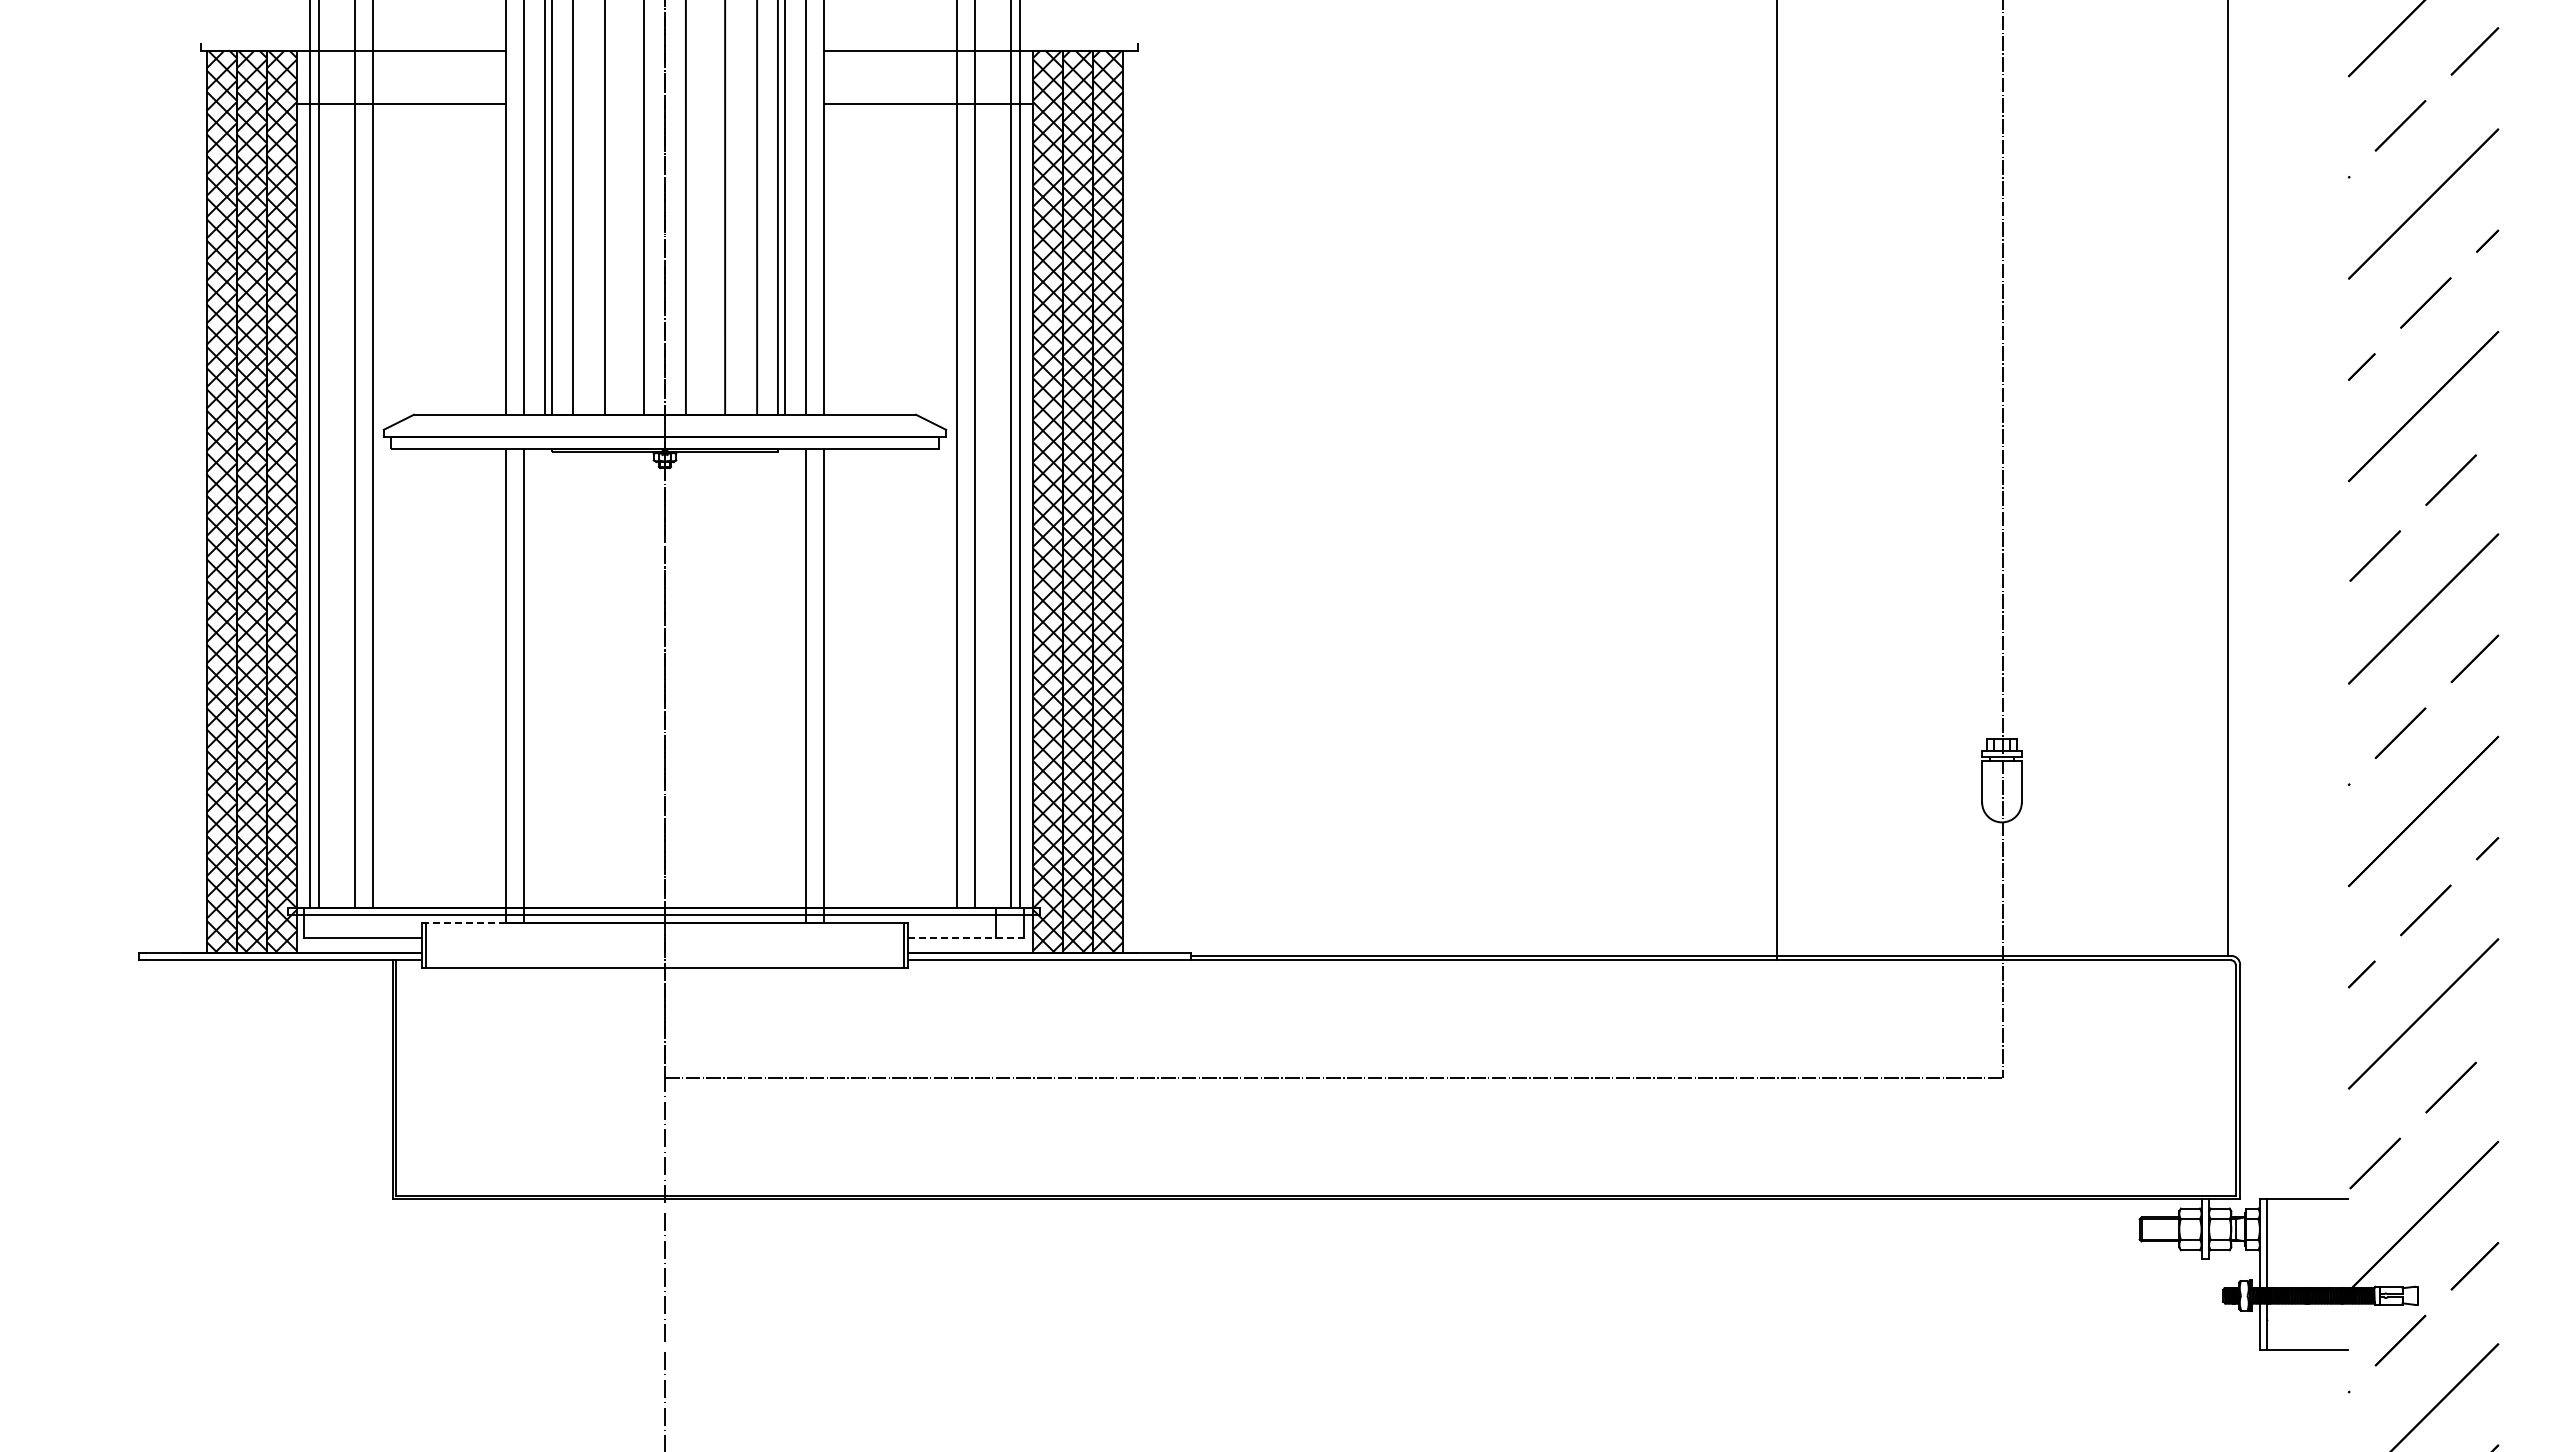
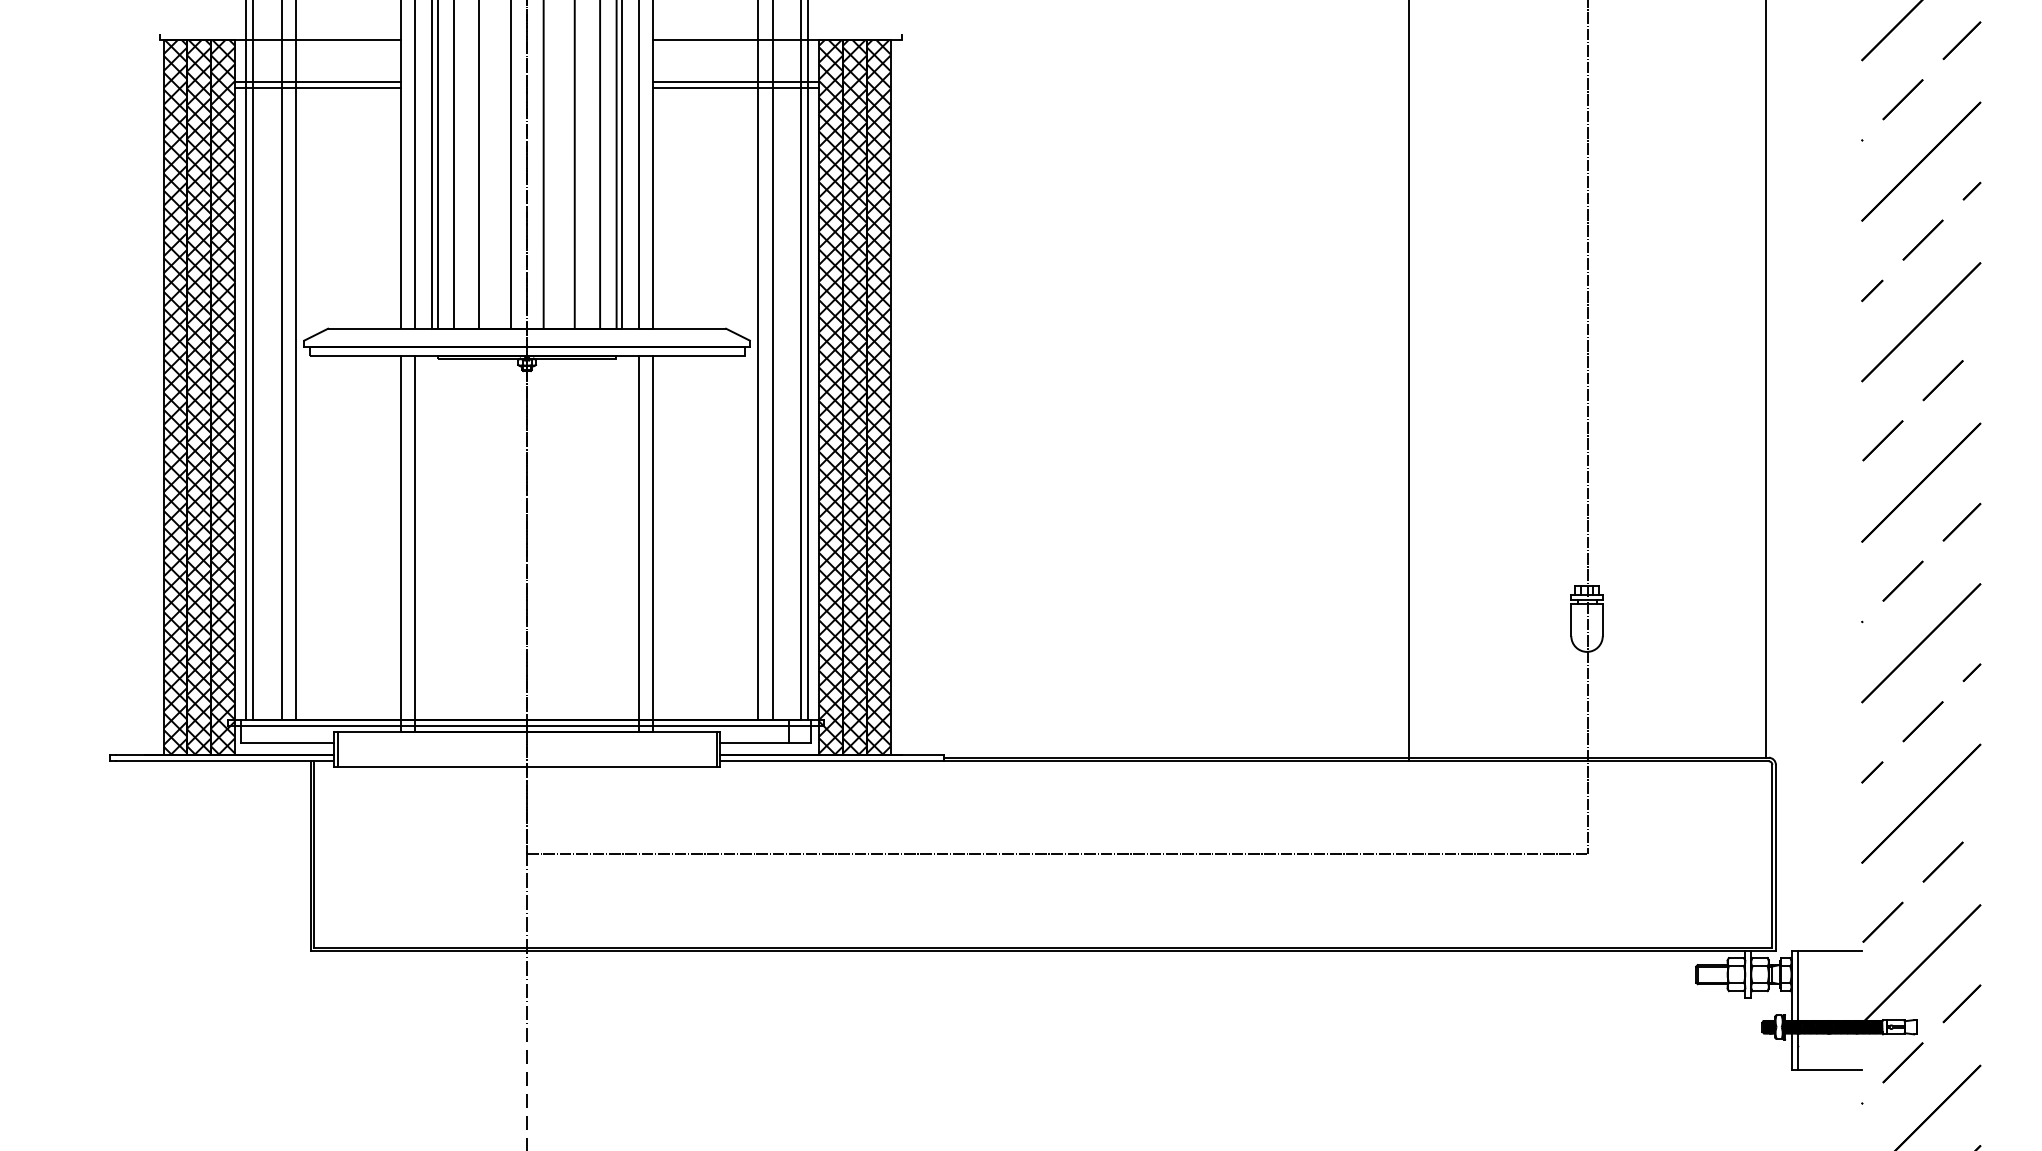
line: (400, 111) -> (317, 88), added
line: (928, 111) -> (735, 88), added
line: (463, 922) -> (367, 731), dashed -> solid
line: (966, 937) -> (766, 743), dashed -> solid

